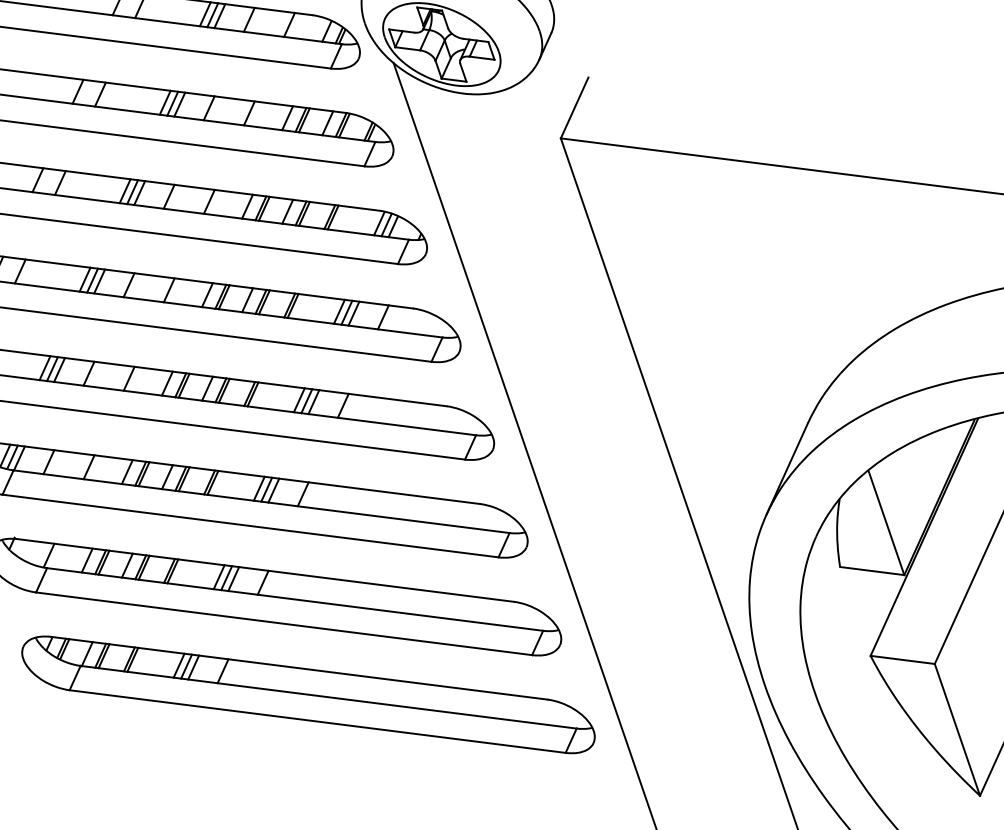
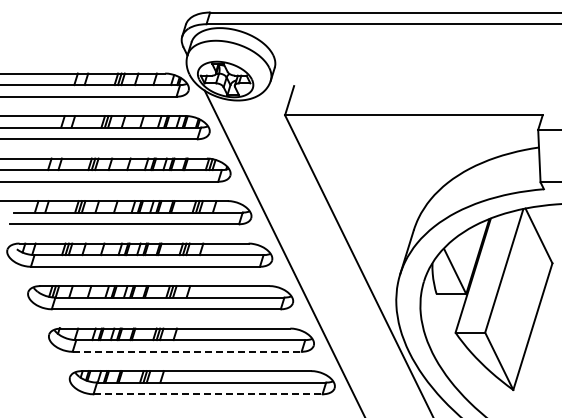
line: (284, 623) -> (187, 351), solid -> dashed
line: (318, 722) -> (208, 394), solid -> dashed

